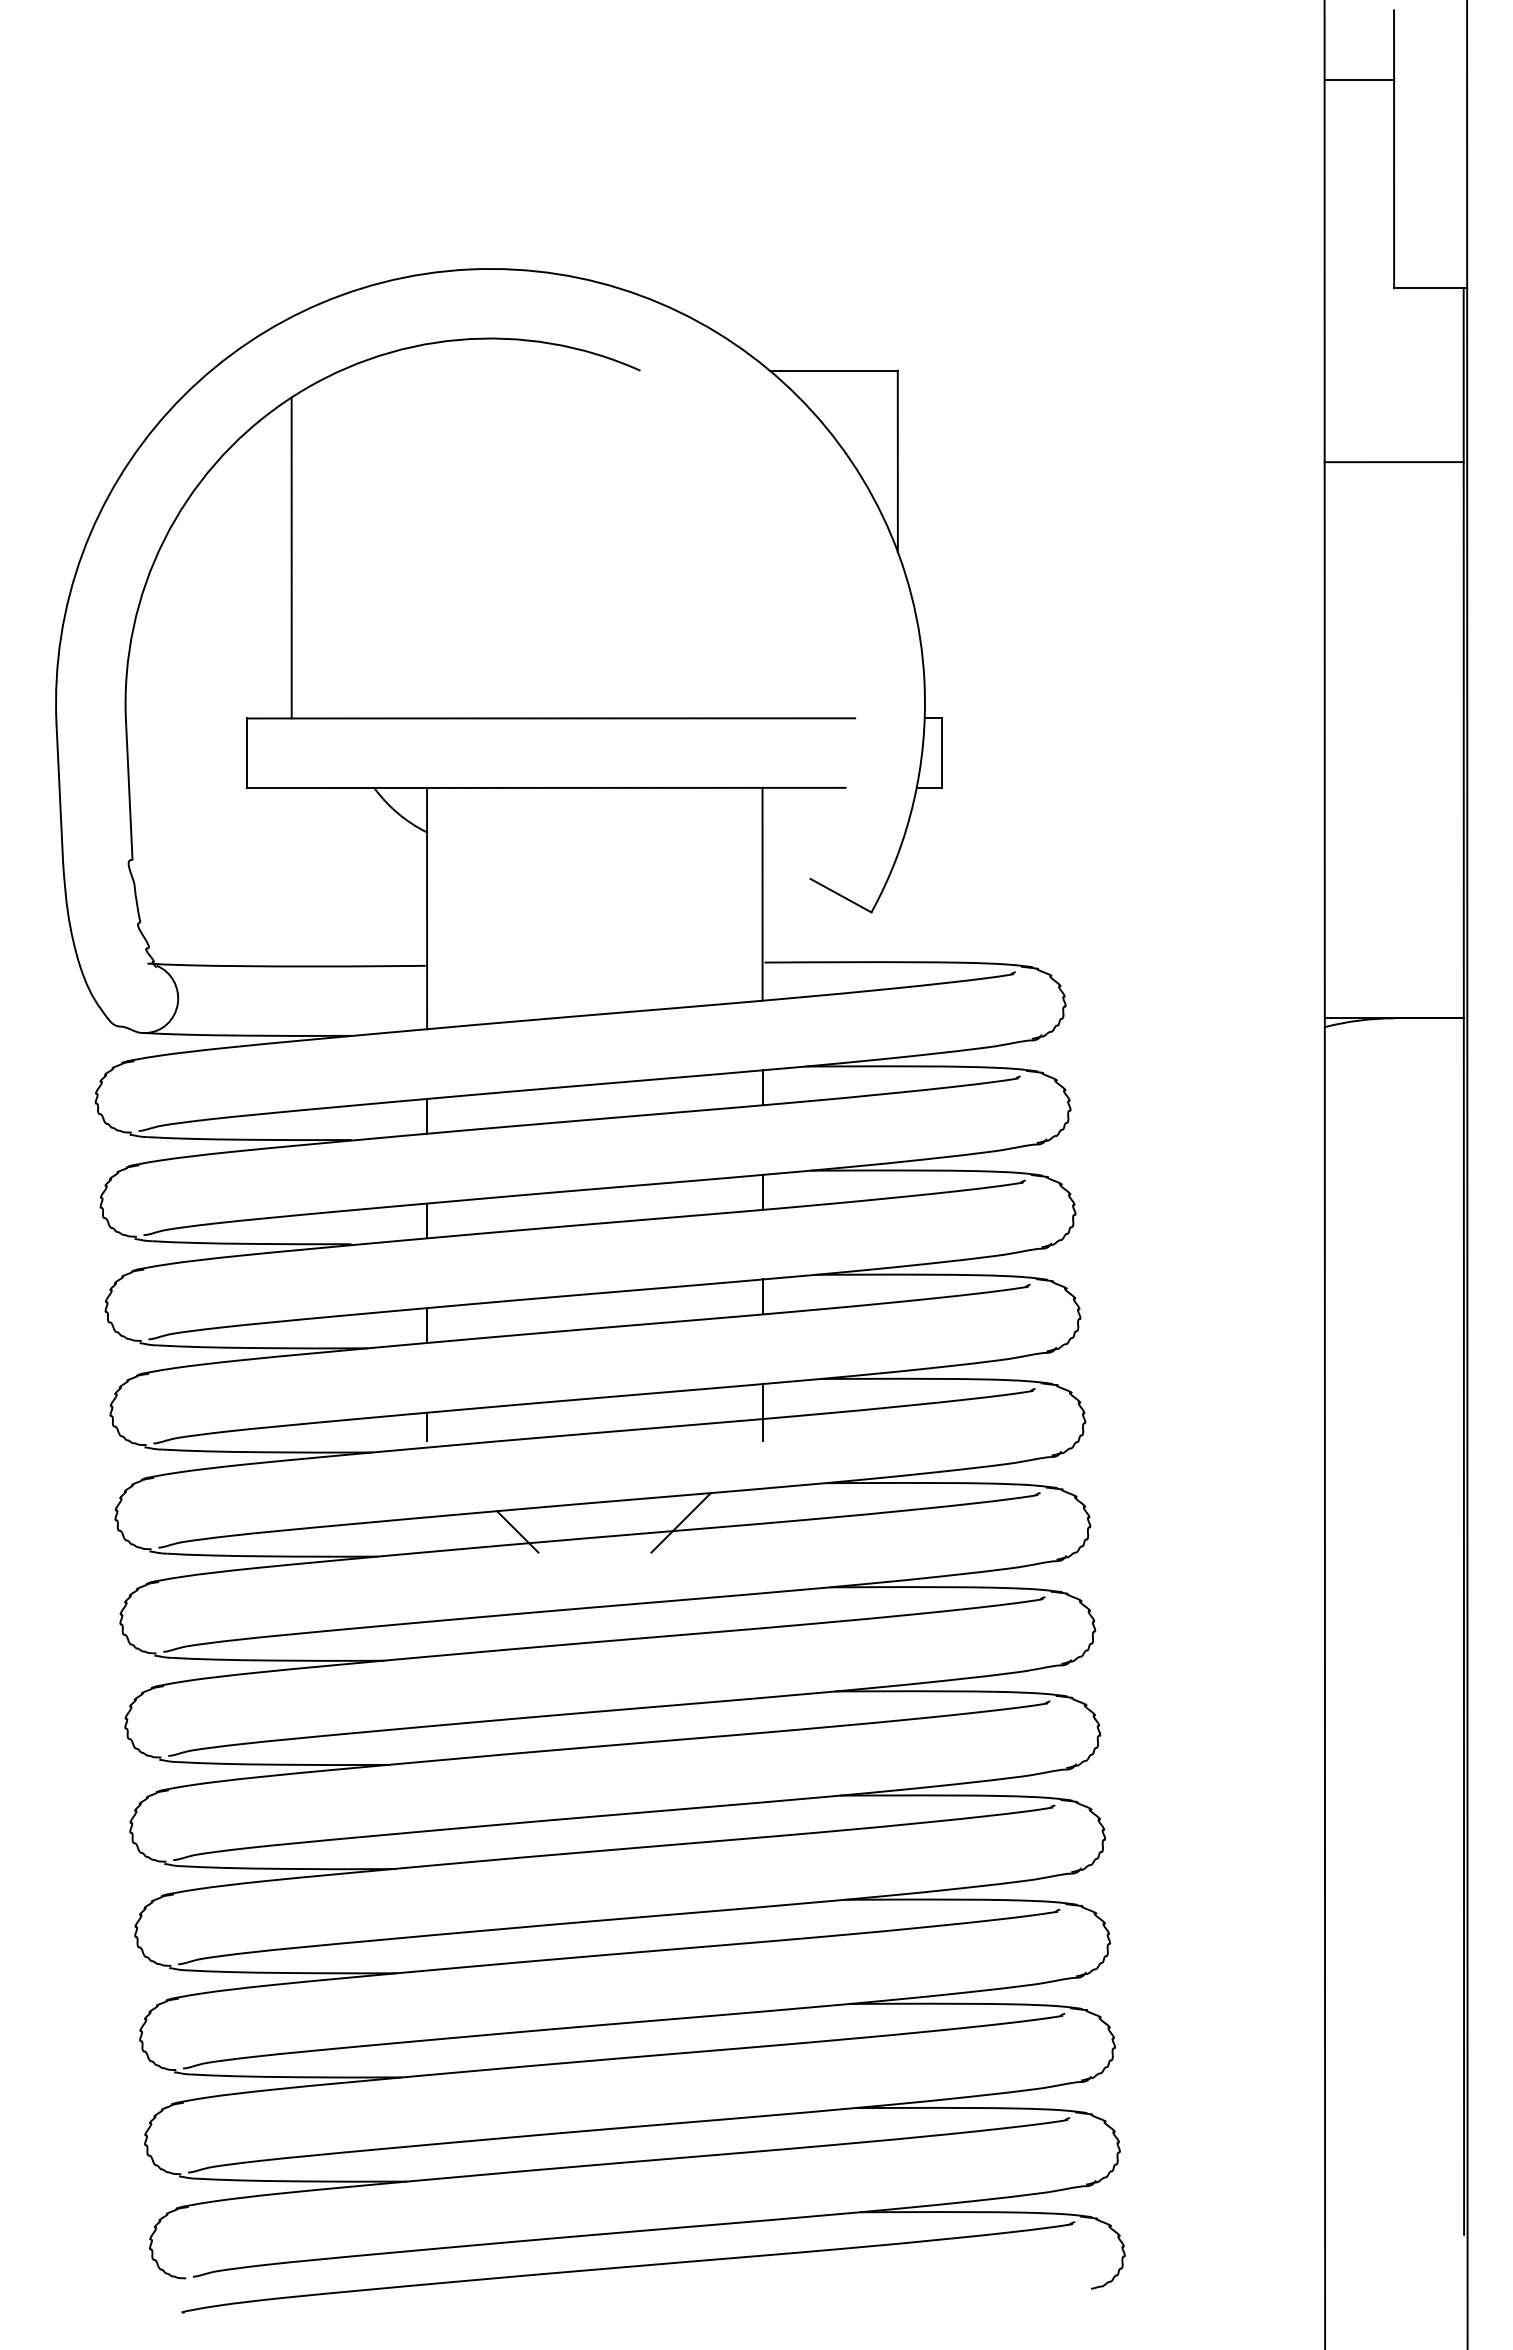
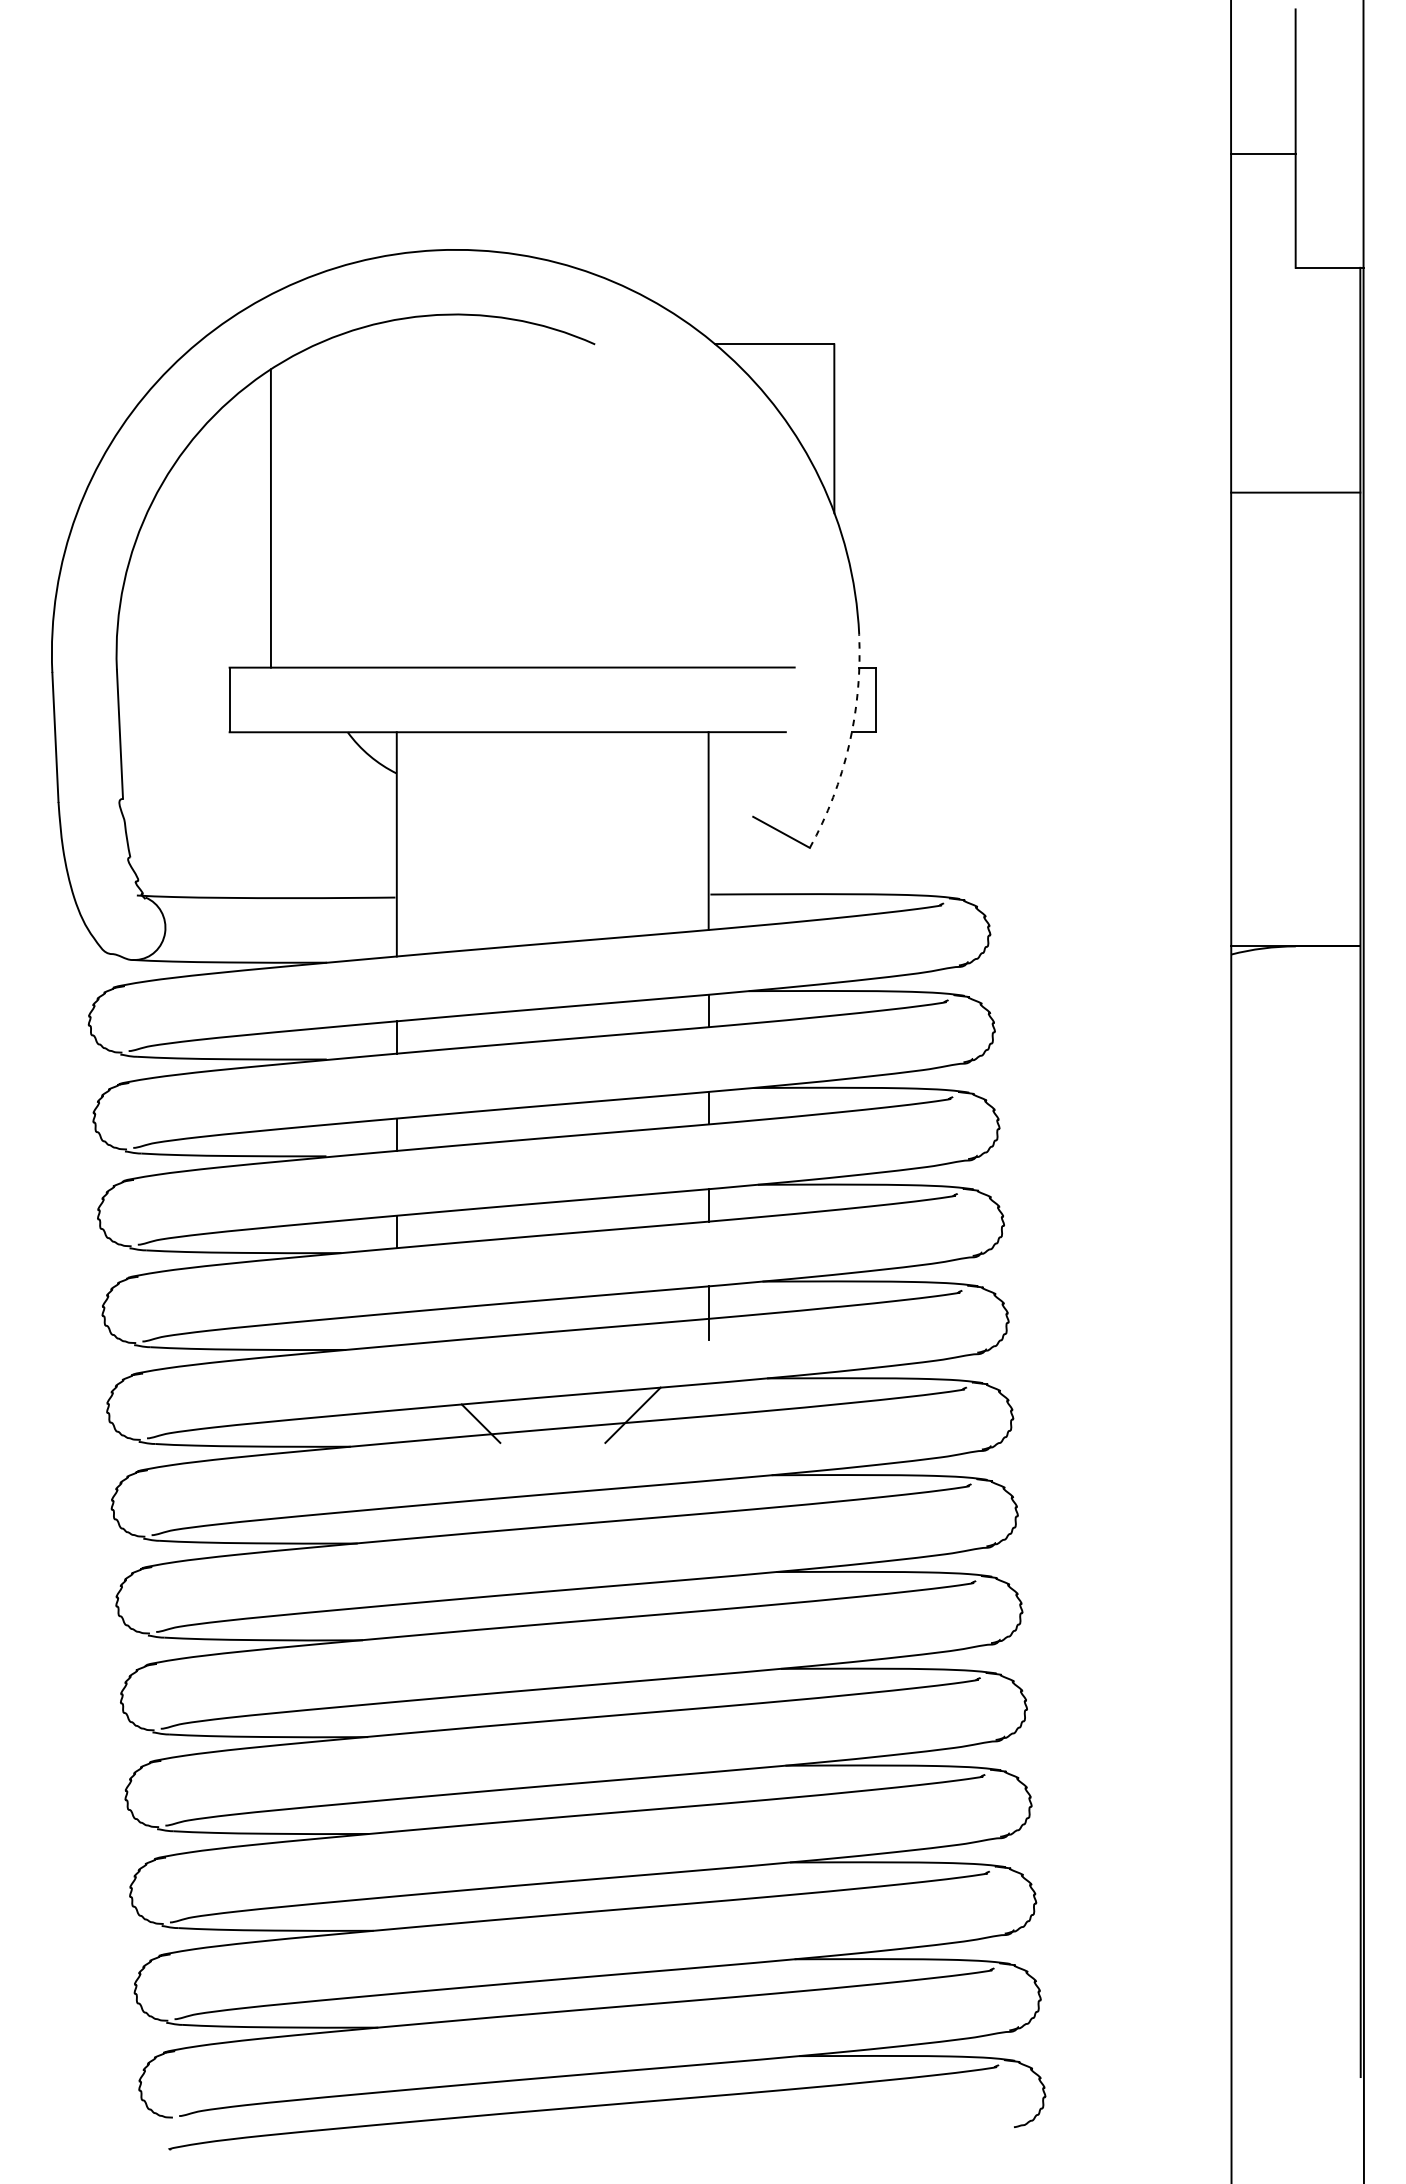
line: (1359, 79) -> (1263, 153), moved
line: (1393, 462) -> (1295, 492), moved
arc: (913, 801) -> (848, 744), solid -> dashed
line: (427, 1426) -> (397, 1325), removed

